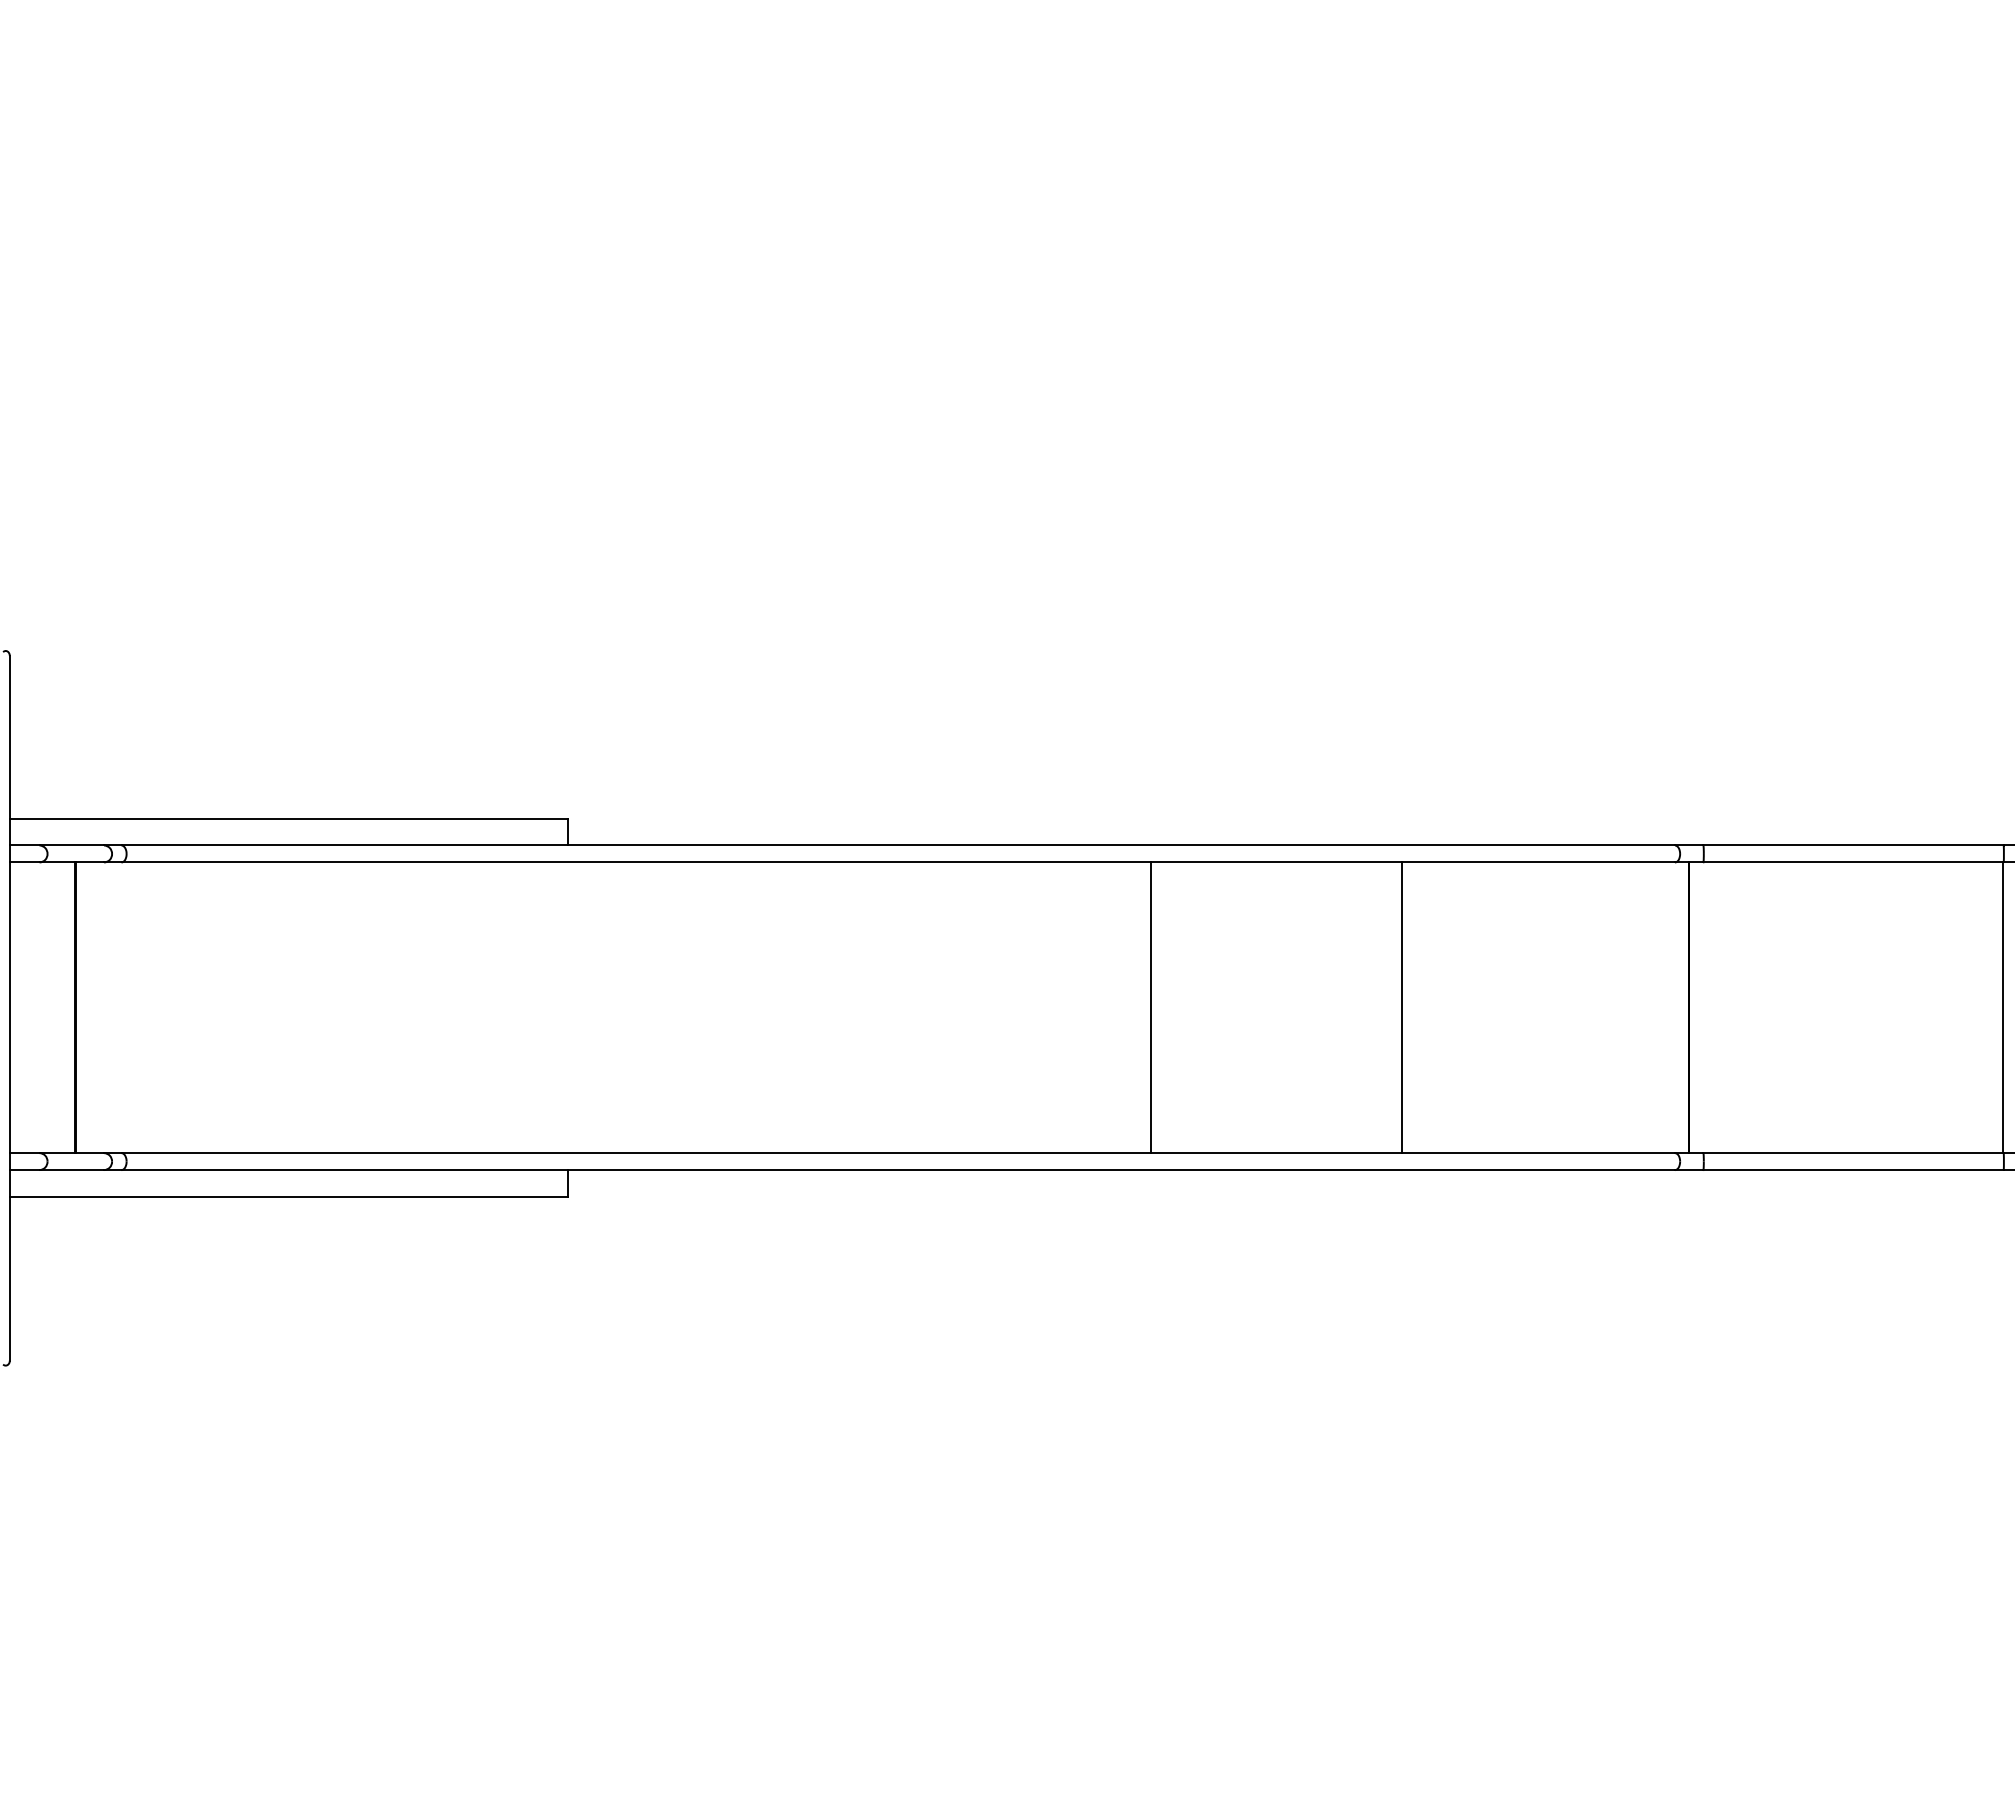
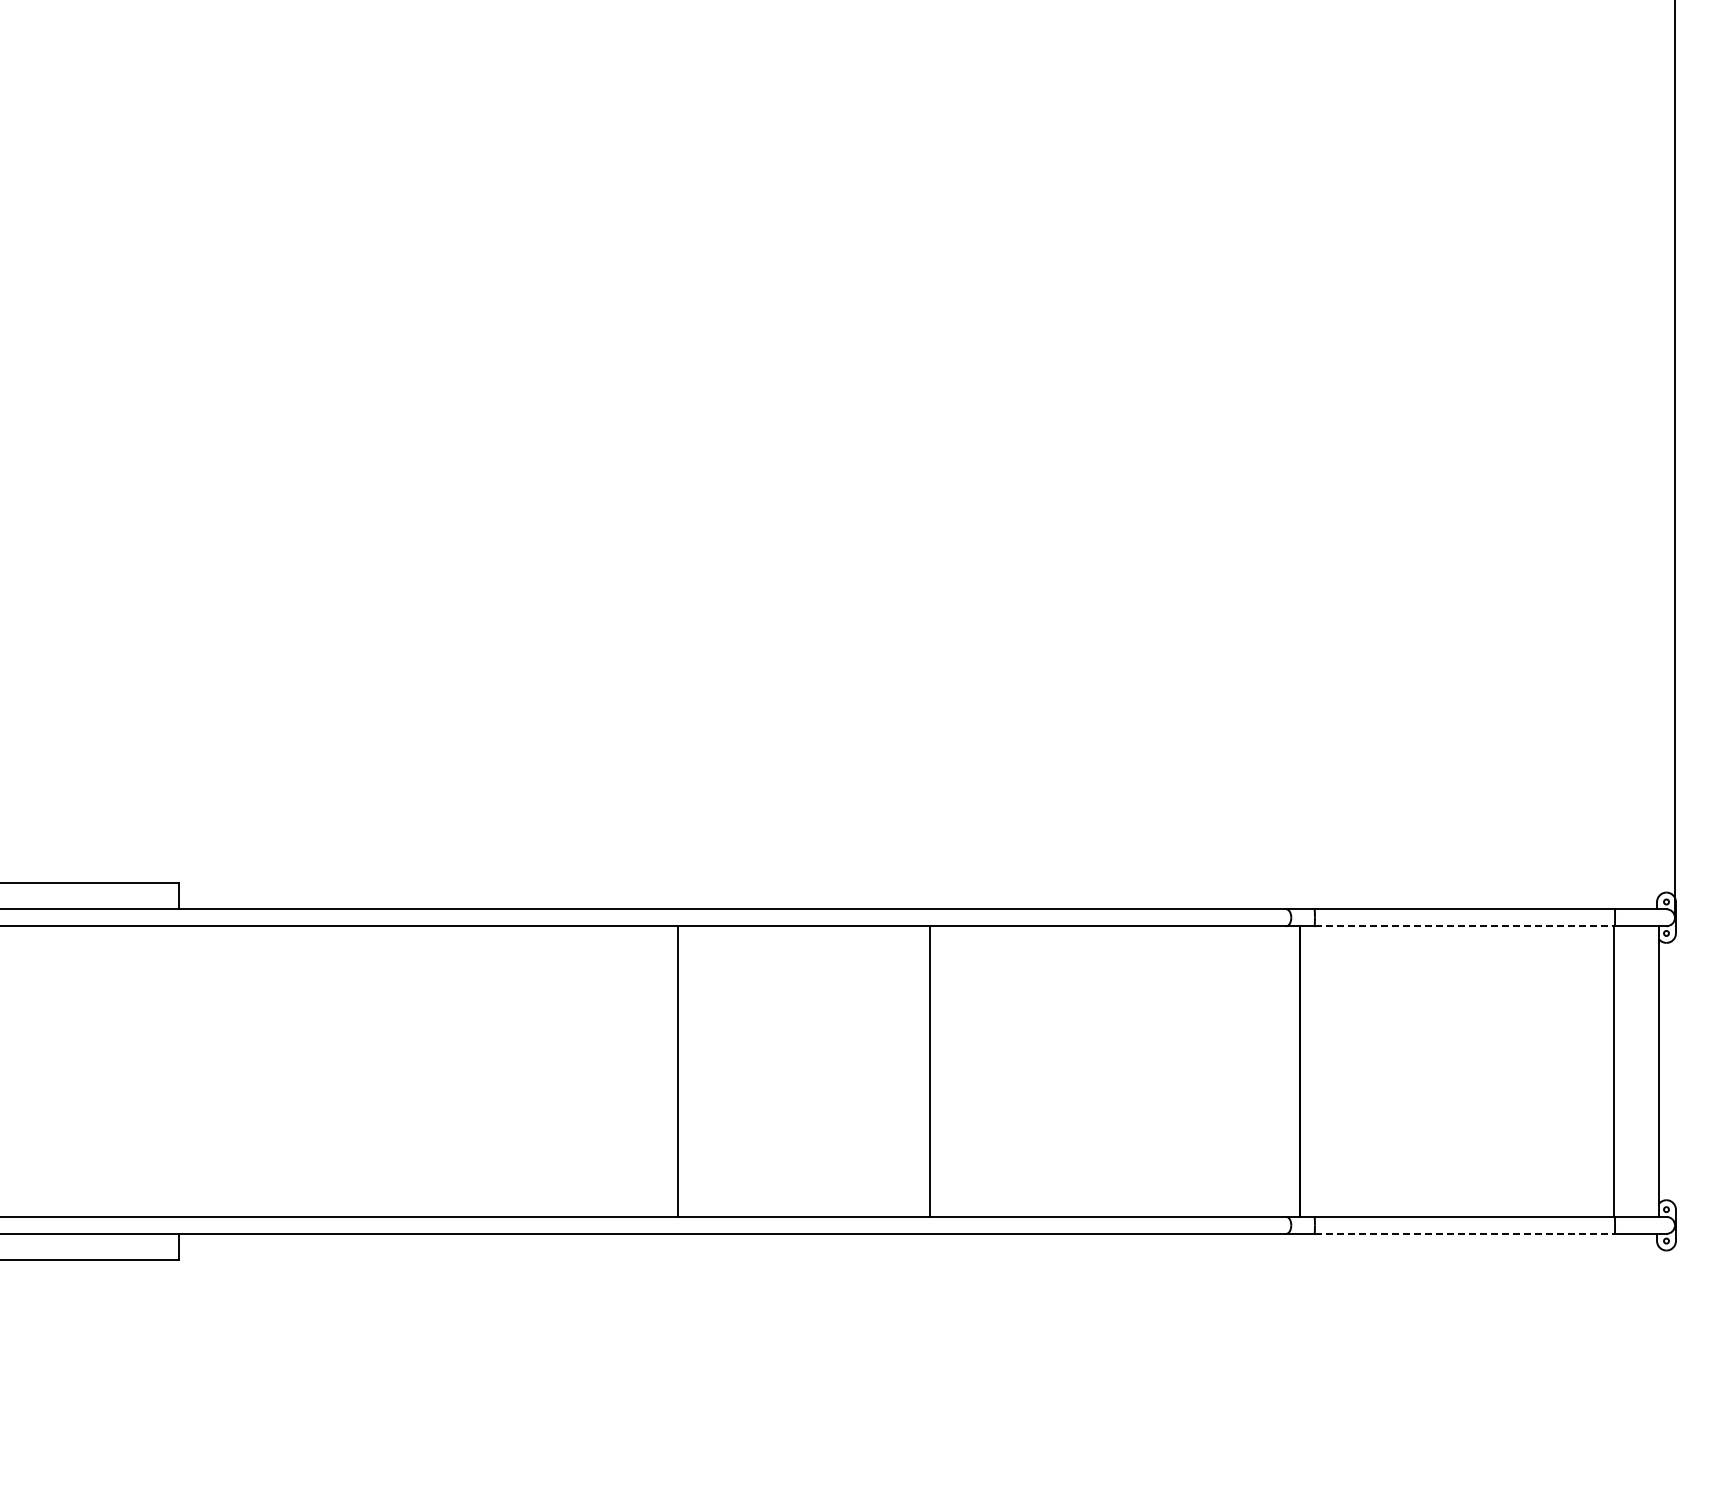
line: (1854, 862) -> (1465, 926), solid -> dashed
line: (1151, 1007) -> (678, 1071), moved
line: (1402, 1007) -> (930, 1071), moved
line: (1854, 1170) -> (1465, 1234), solid -> dashed

